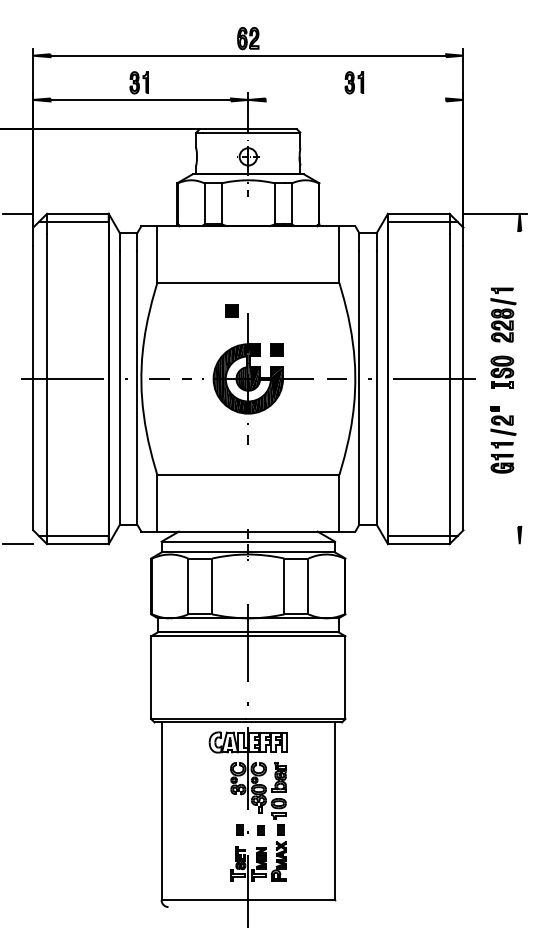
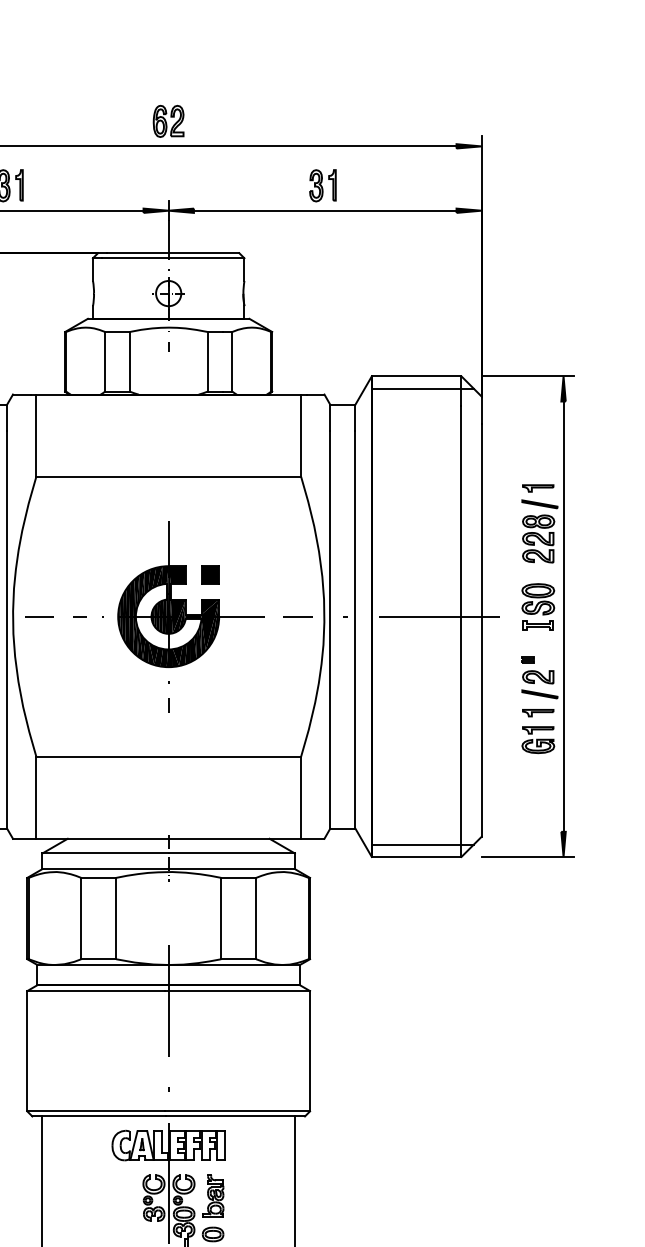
line: (355, 99) -> (324, 210), added
part: (231, 310) -> (144, 517), removed
line: (519, 378) -> (563, 615), added
line: (494, 544) -> (526, 857), added

